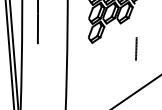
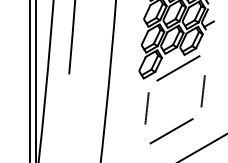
line: (117, 33) -> (178, 68), added
line: (96, 64) -> (146, 108), added
line: (115, 79) -> (171, 130), added

